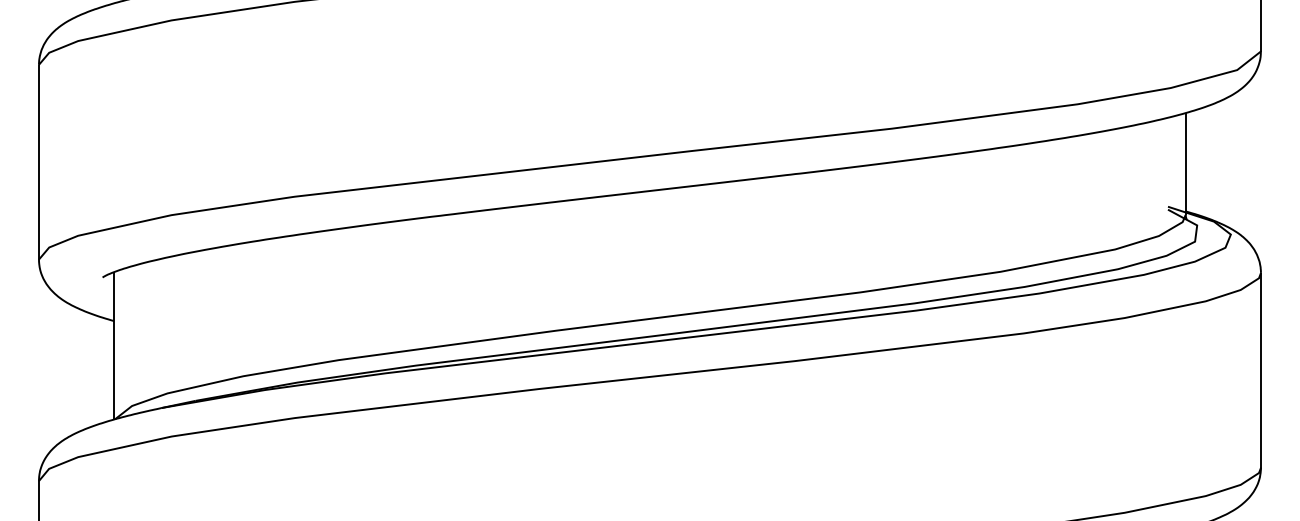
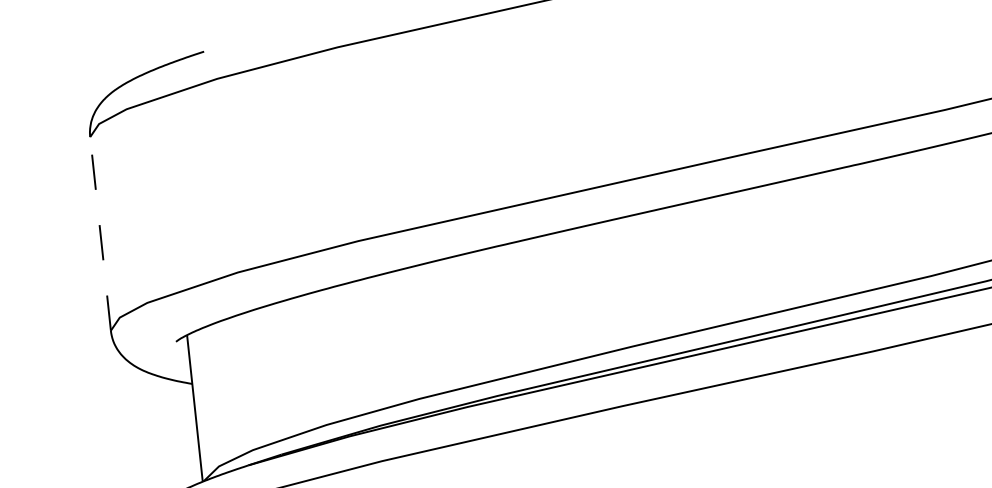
line: (38, 161) -> (99, 233), solid -> dashed

